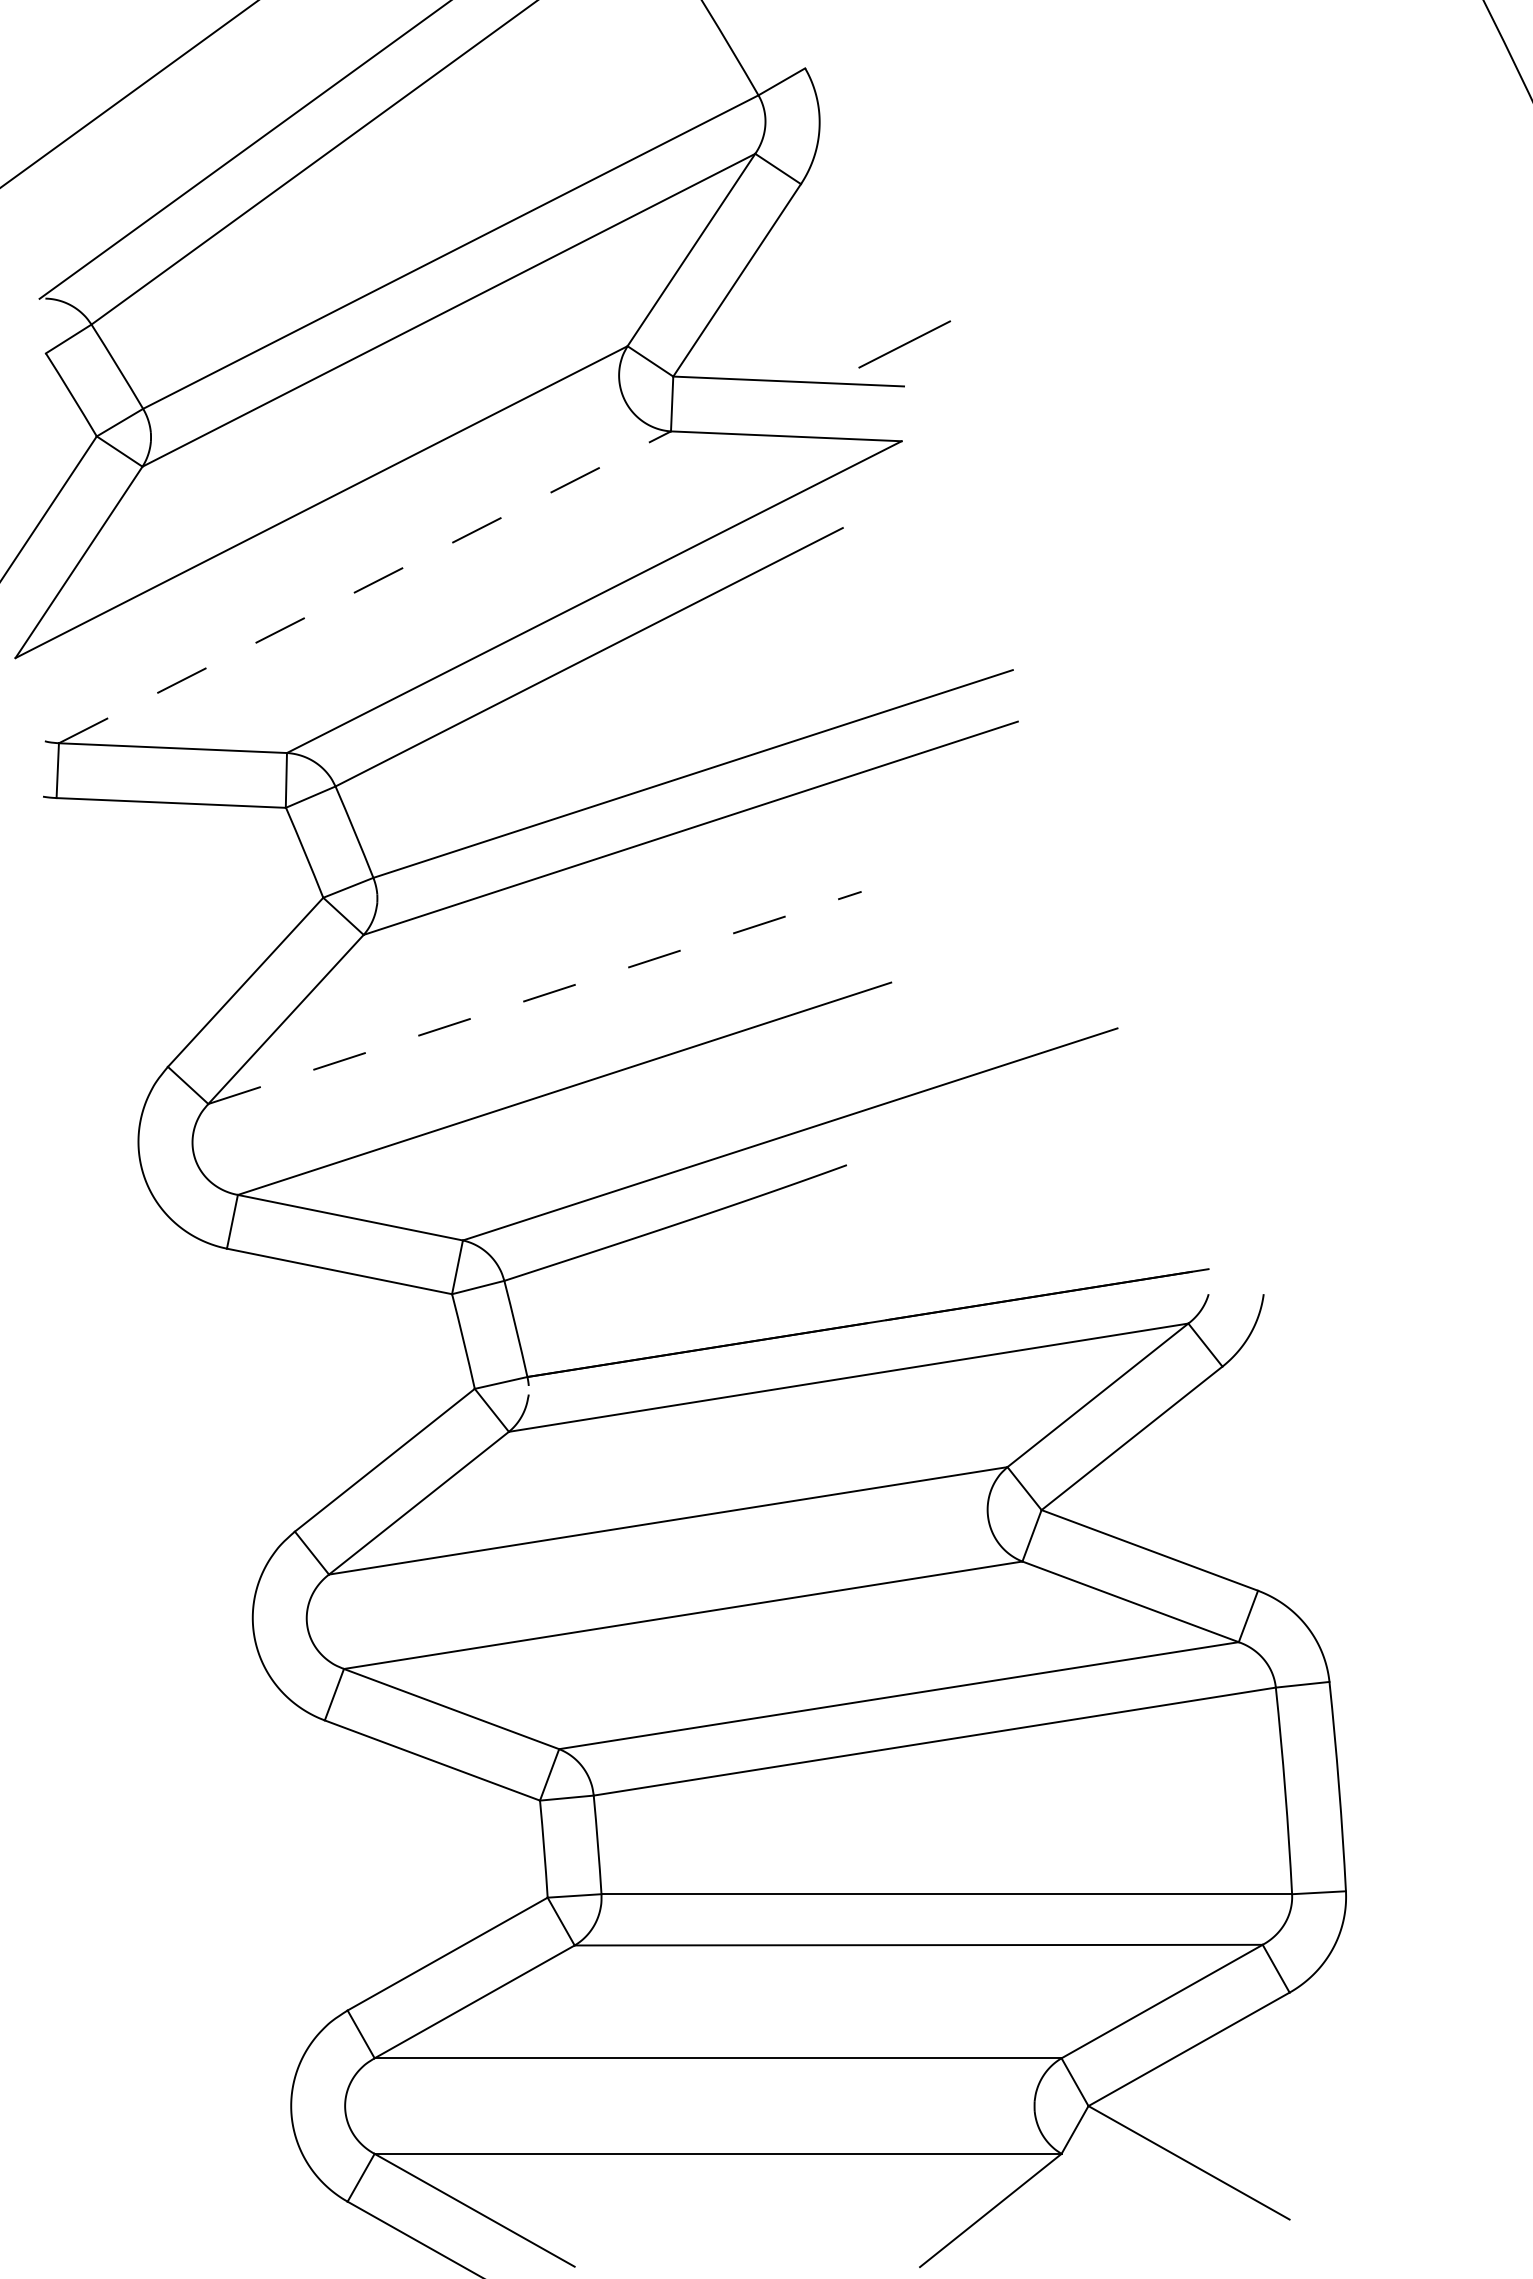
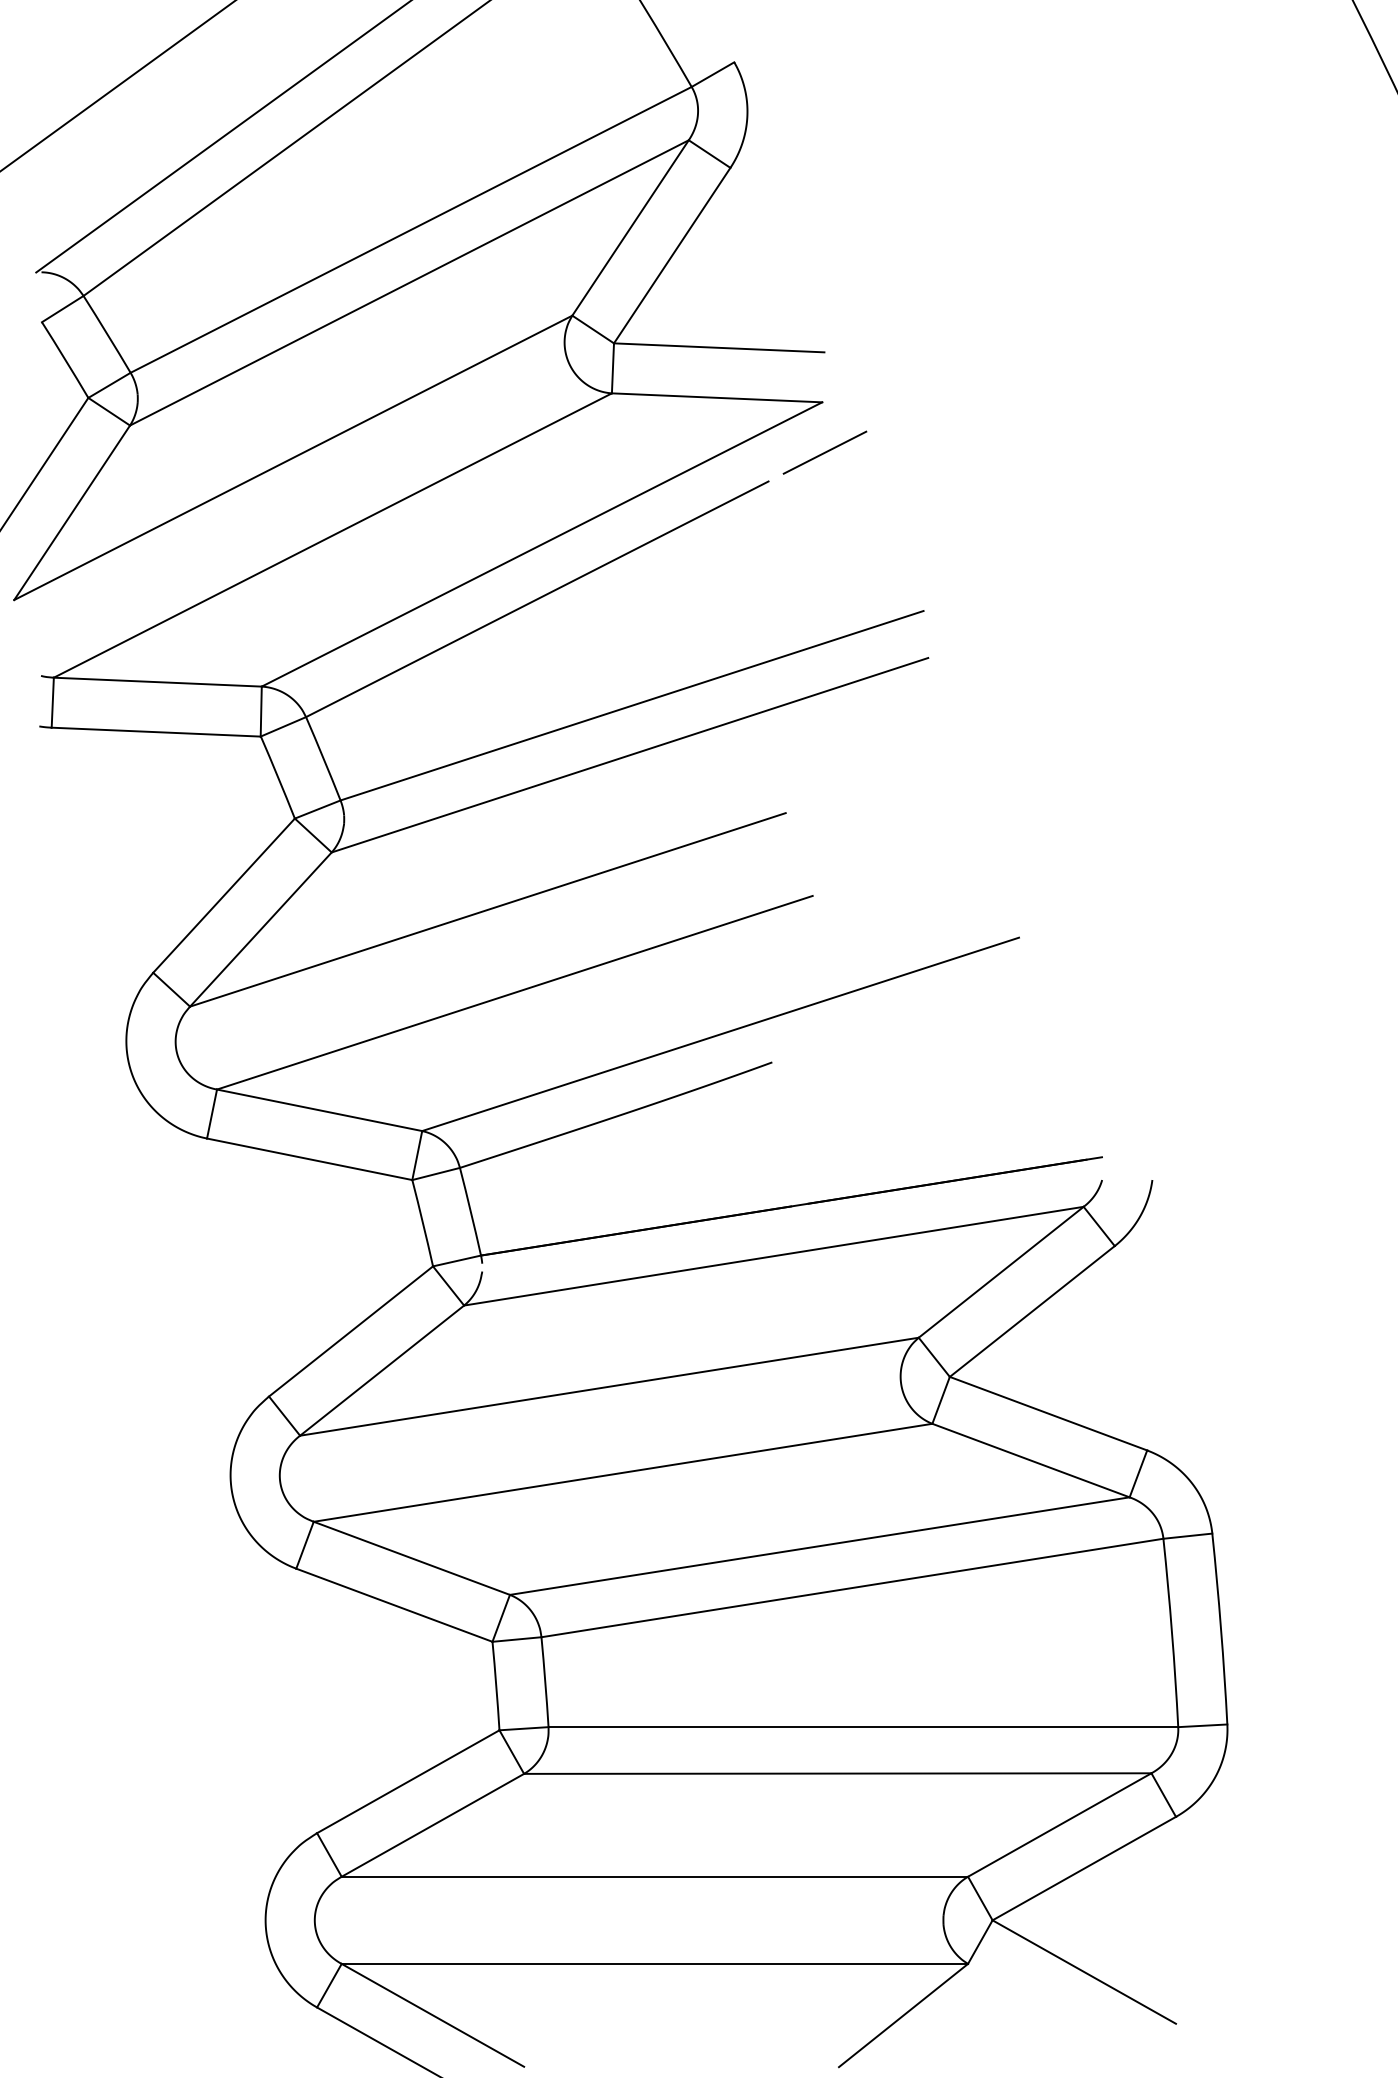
line: (904, 344) -> (824, 452), moved
line: (365, 587) -> (333, 535), dashed -> solid
line: (535, 997) -> (488, 909), dashed -> solid

